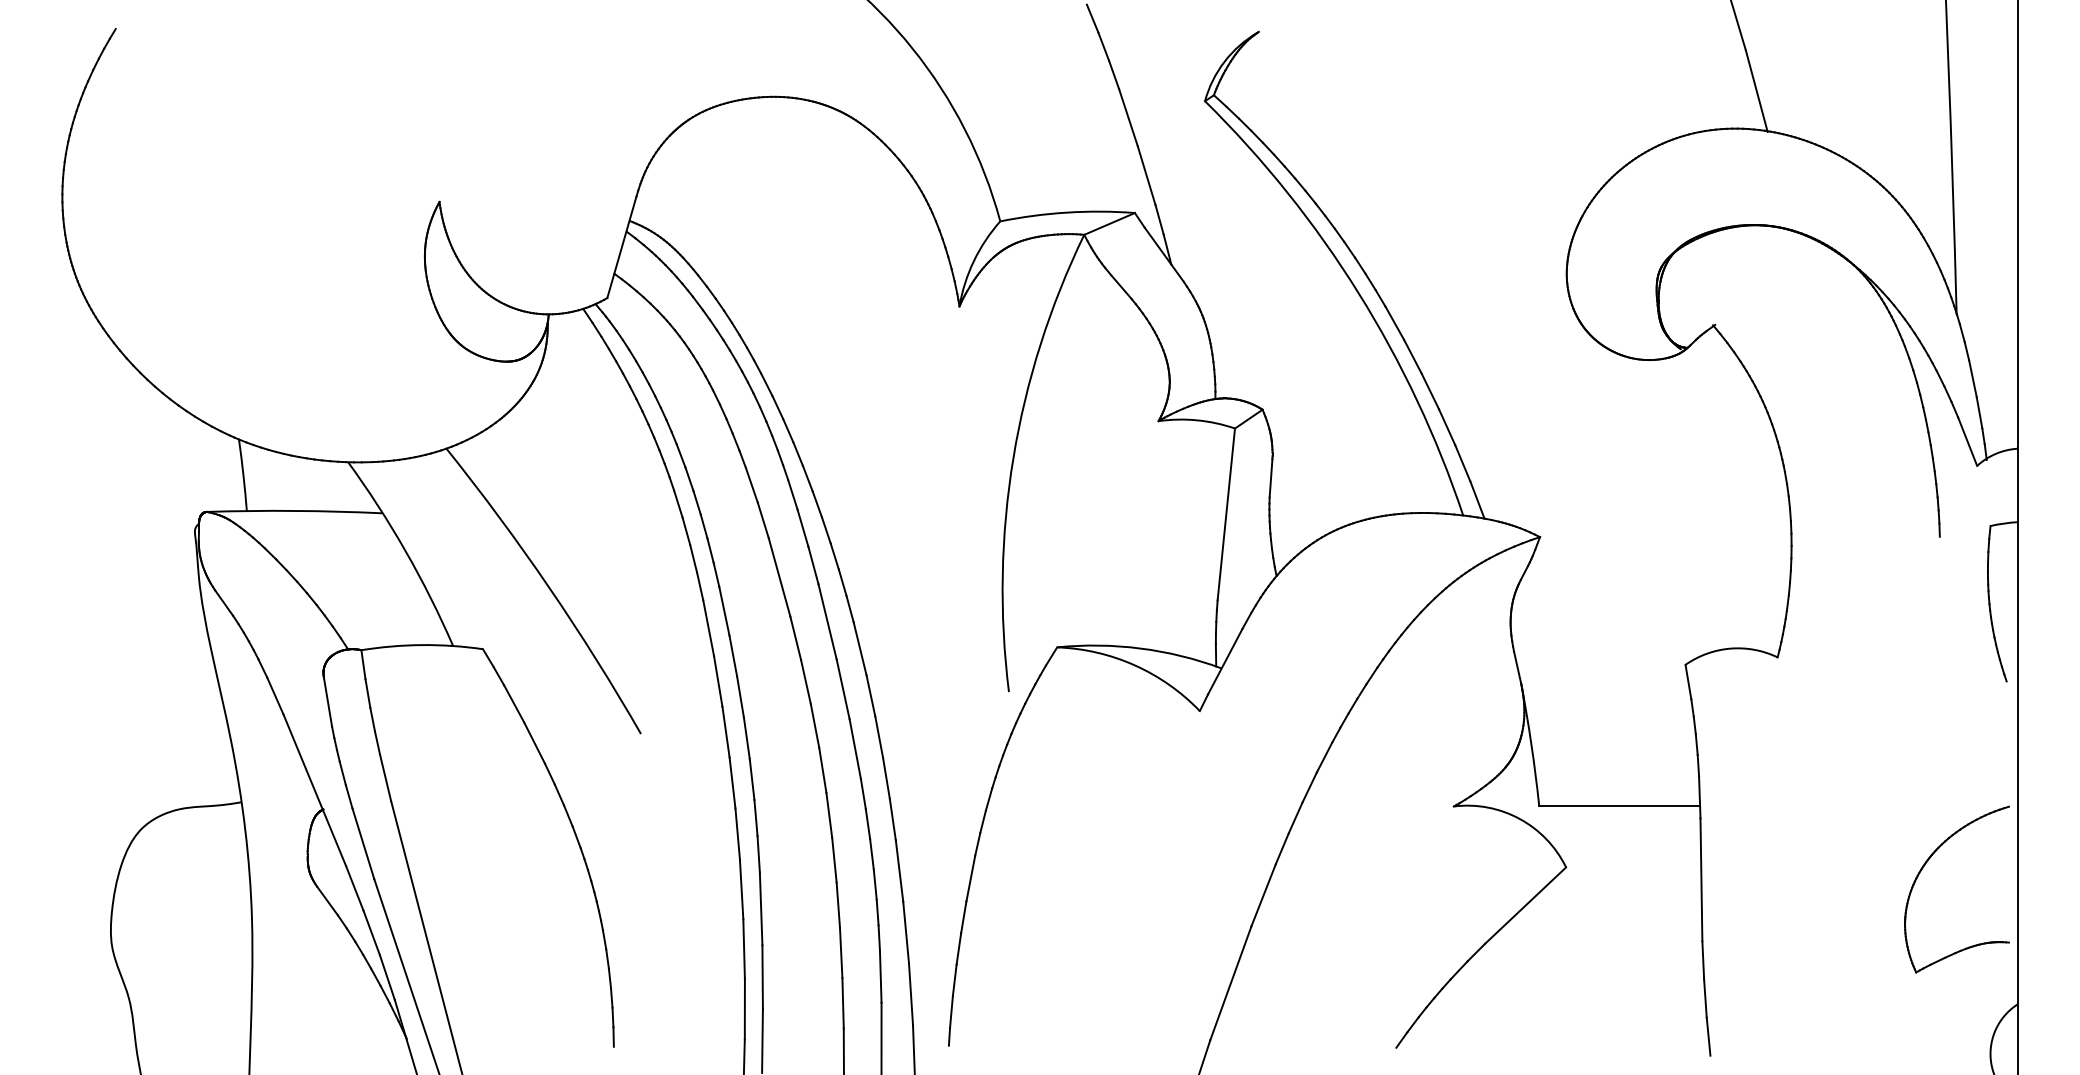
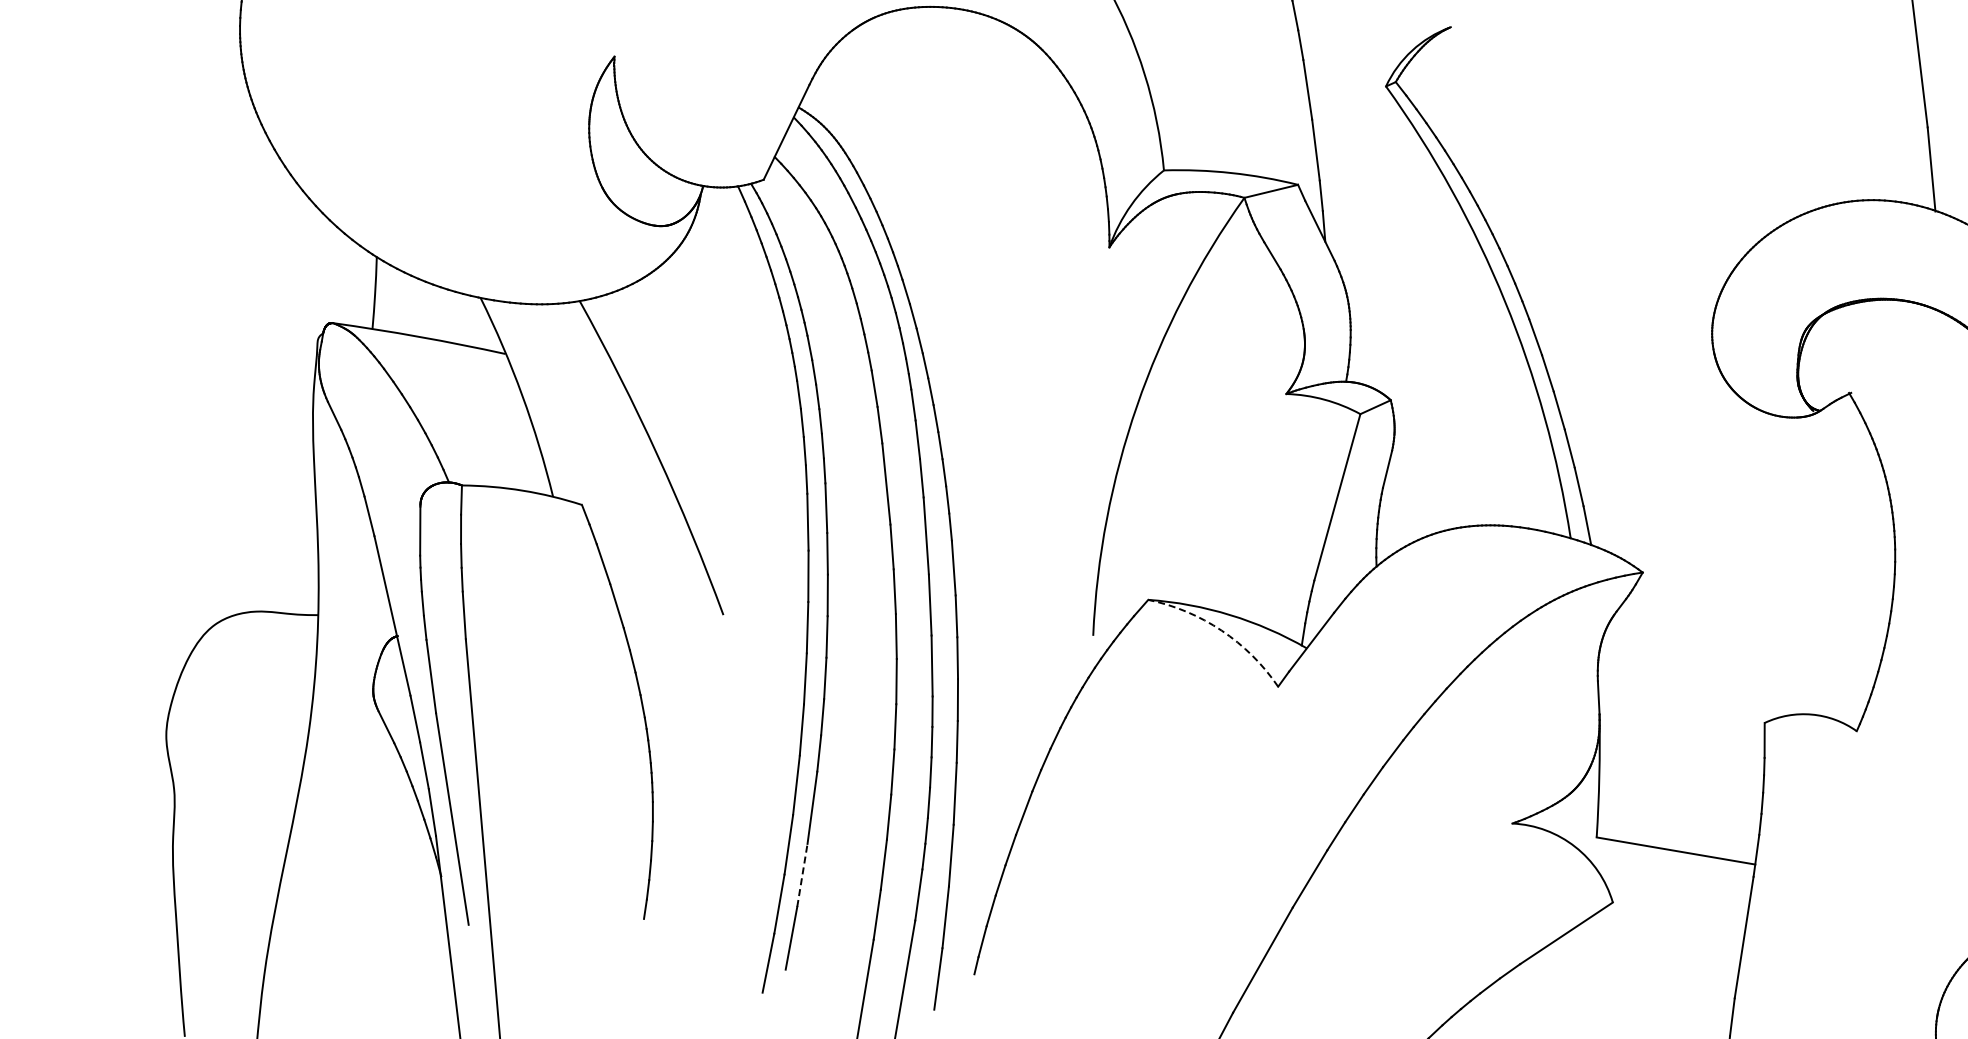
arc: (1134, 665) -> (1221, 630), solid -> dashed
line: (762, 977) -> (802, 875), solid -> dashed

